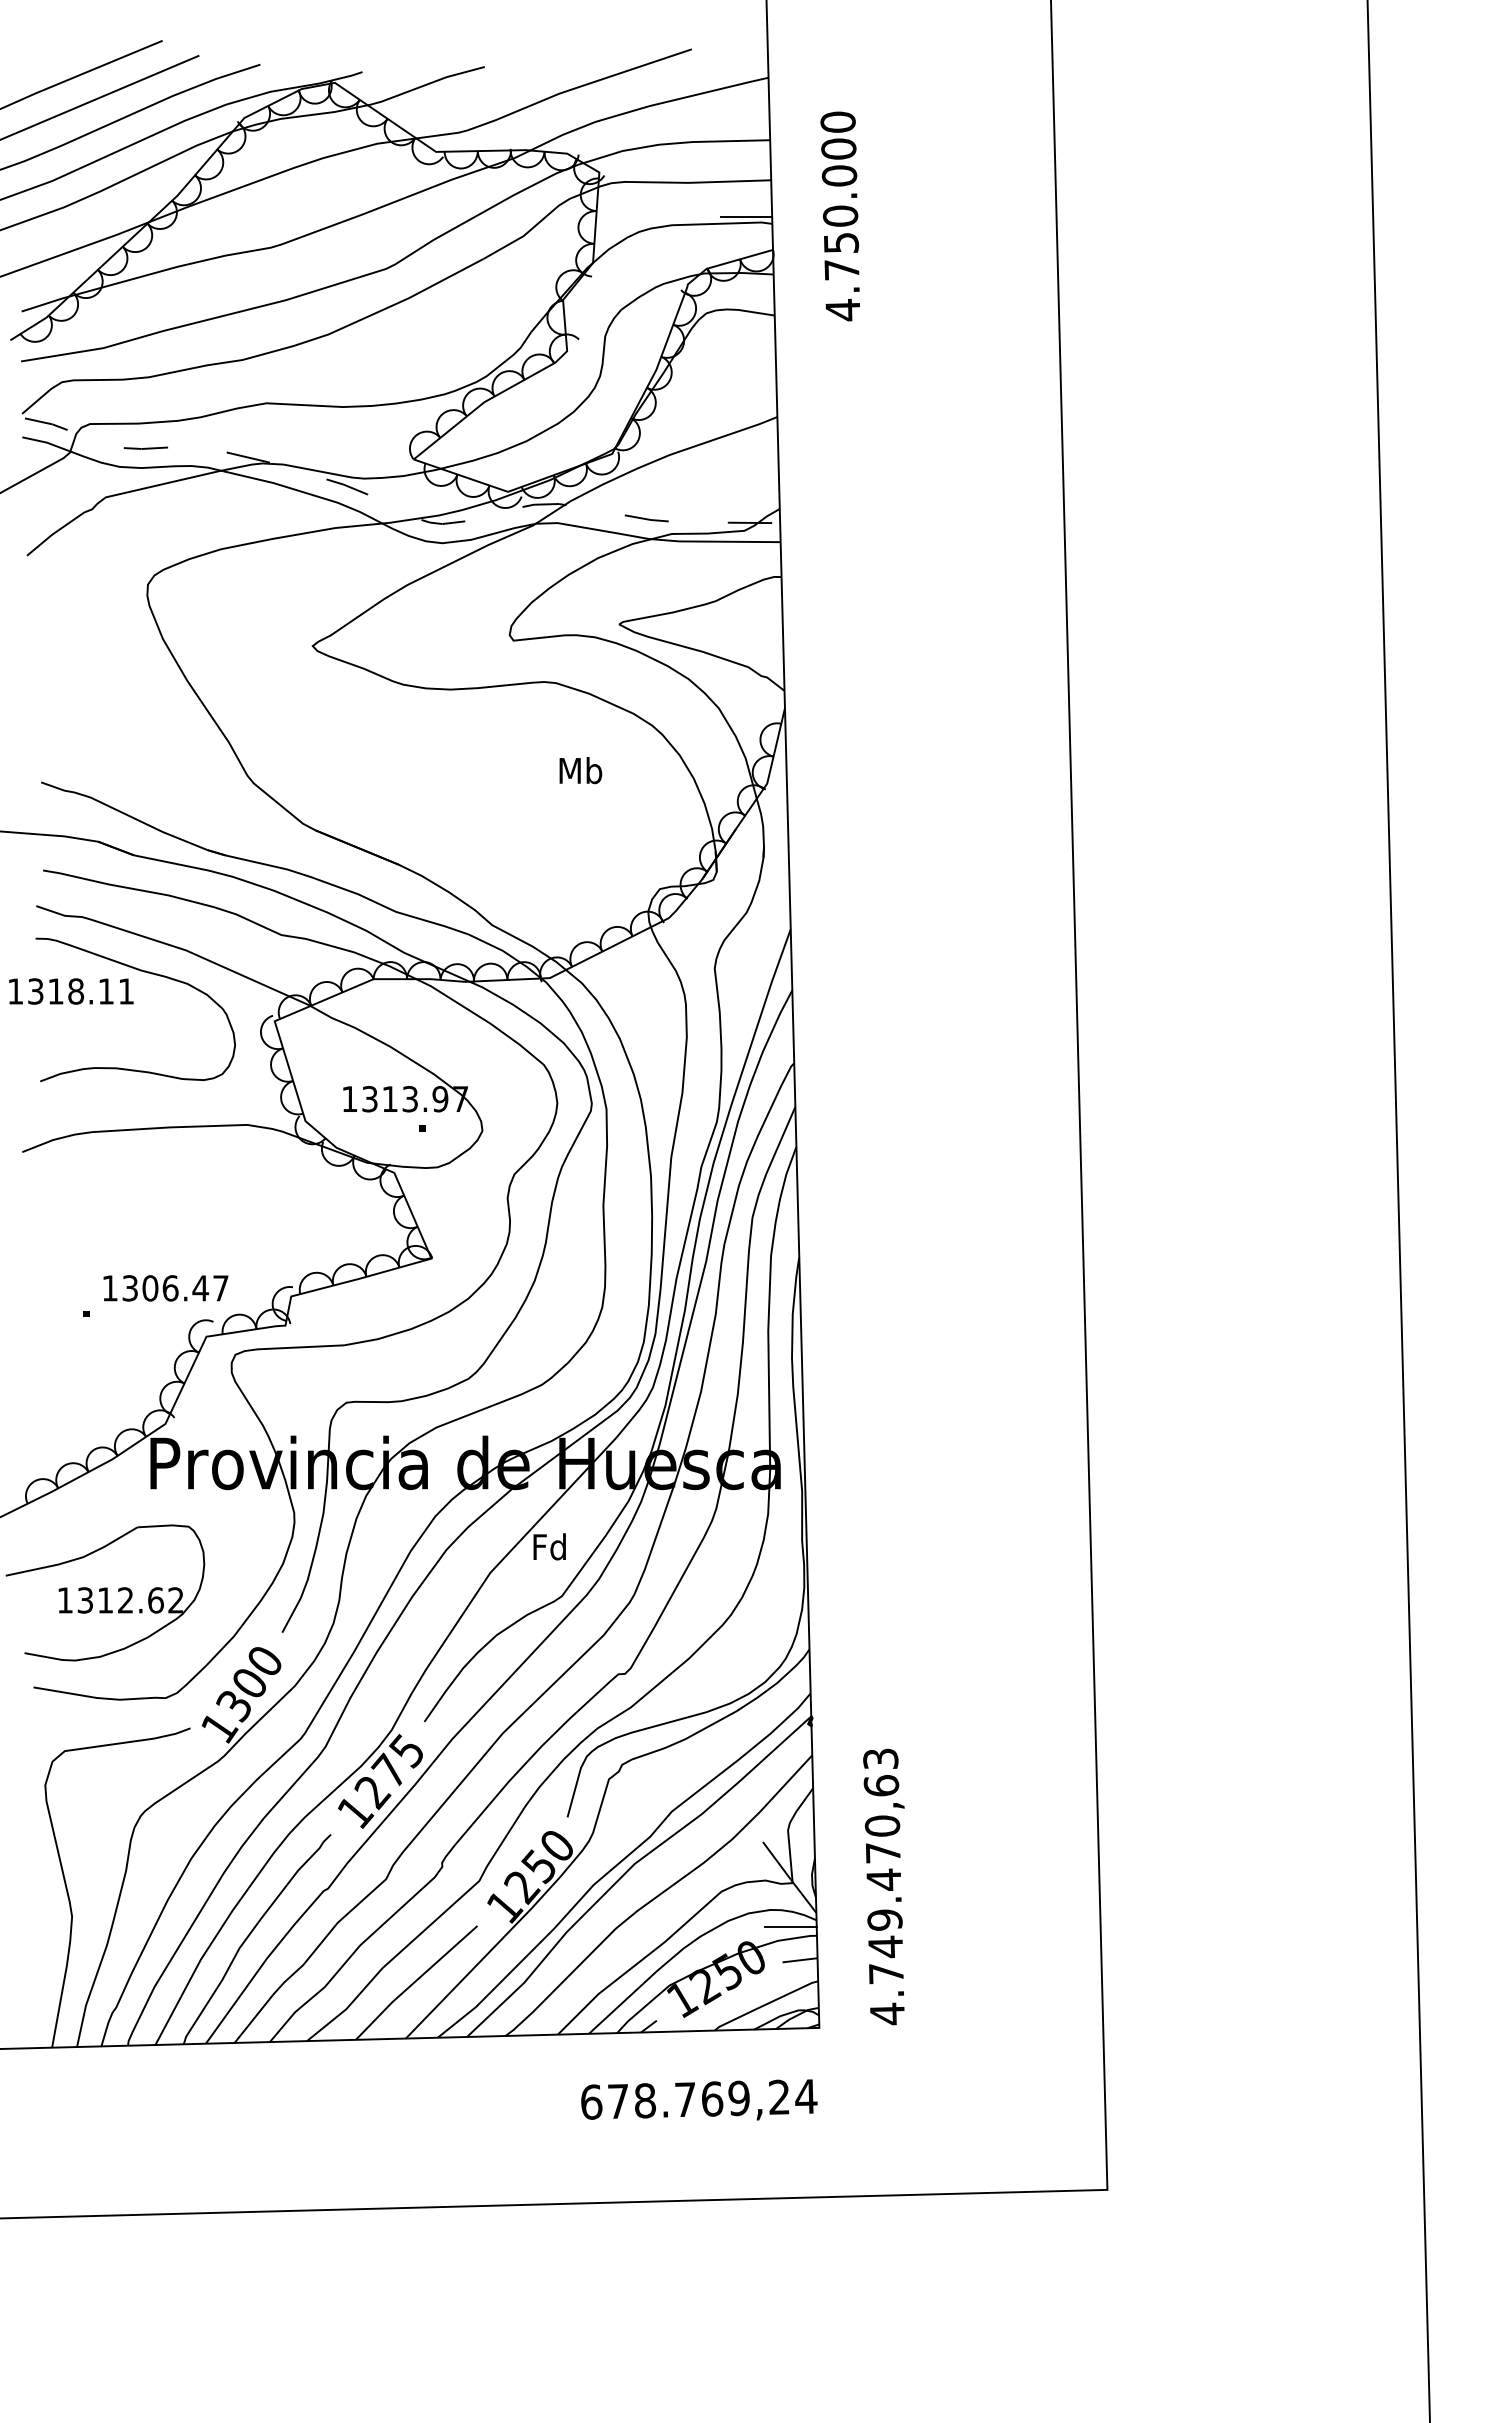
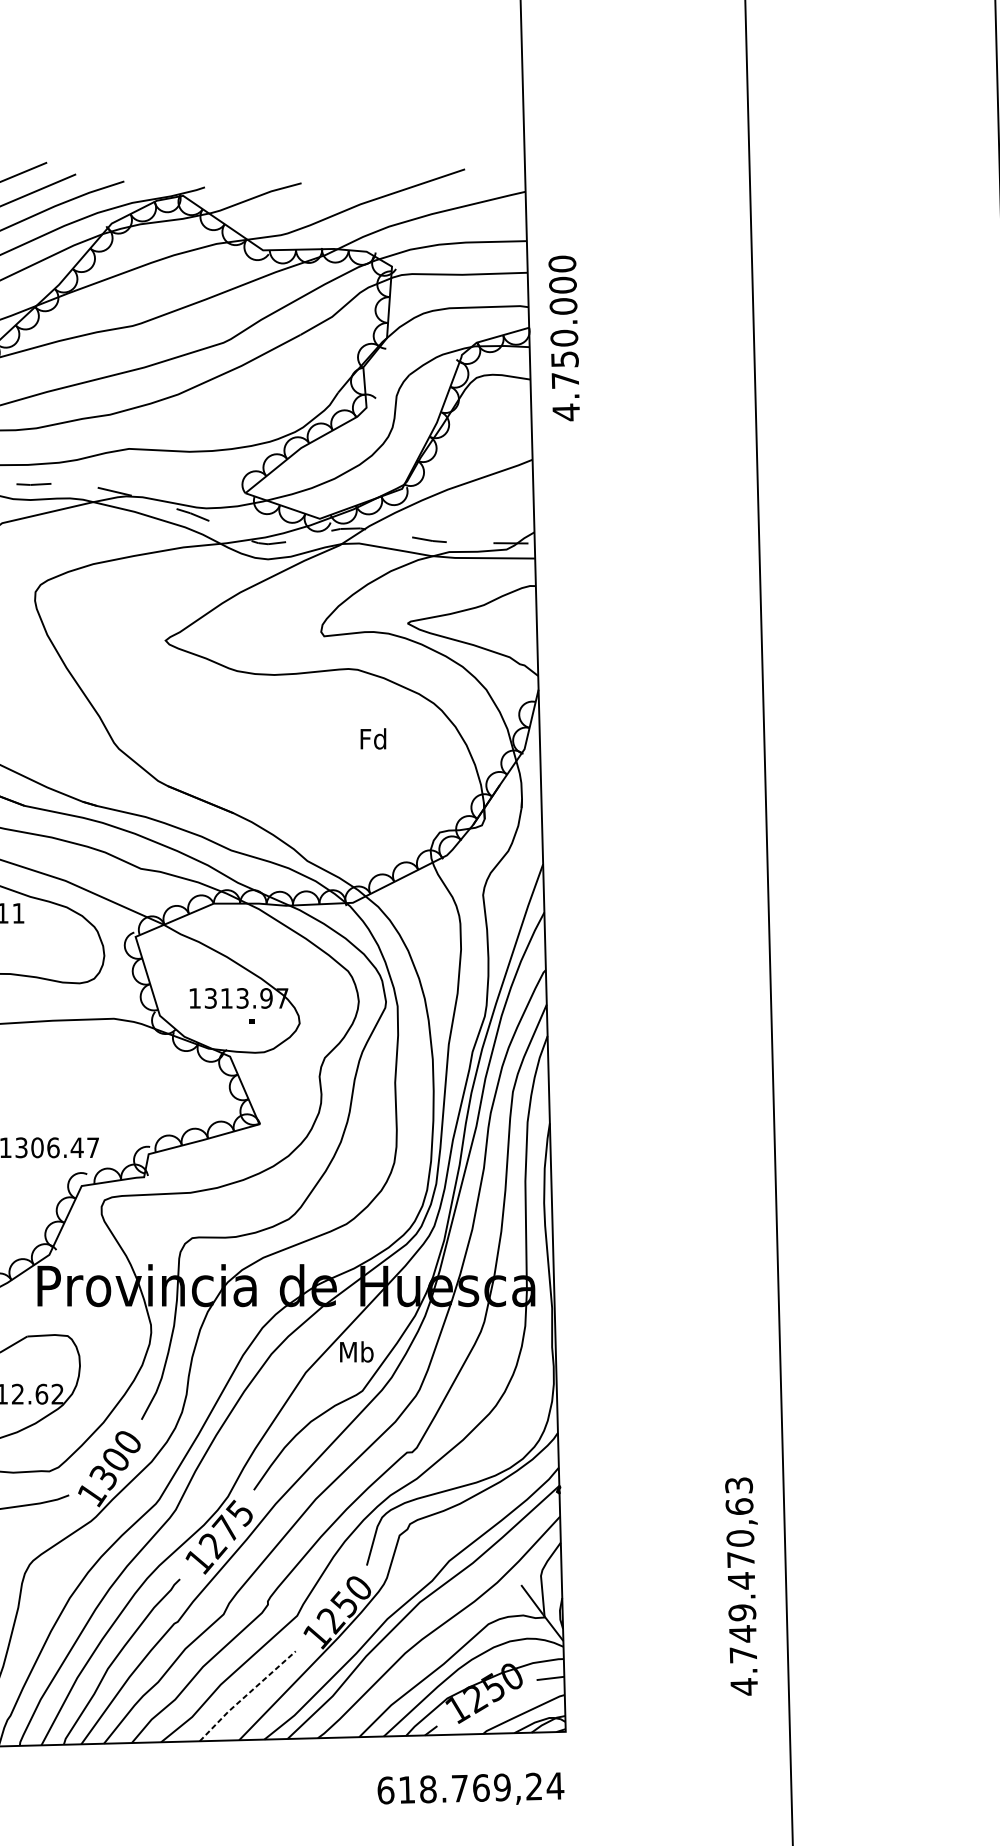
line: (746, 216) -> (508, 301), removed
text: (839, 216) -> (563, 338), moved
text: (582, 770) -> (378, 738), Mb -> Fd
text: (556, 1546) -> (358, 1351), Fd -> Mb
text: (883, 1886) -> (741, 1586), moved
line: (790, 1927) -> (542, 1652), removed
line: (415, 1981) -> (246, 1695), solid -> dashed
text: (618, 2101) -> (407, 1789), 678.769,24 -> 618.769,24

